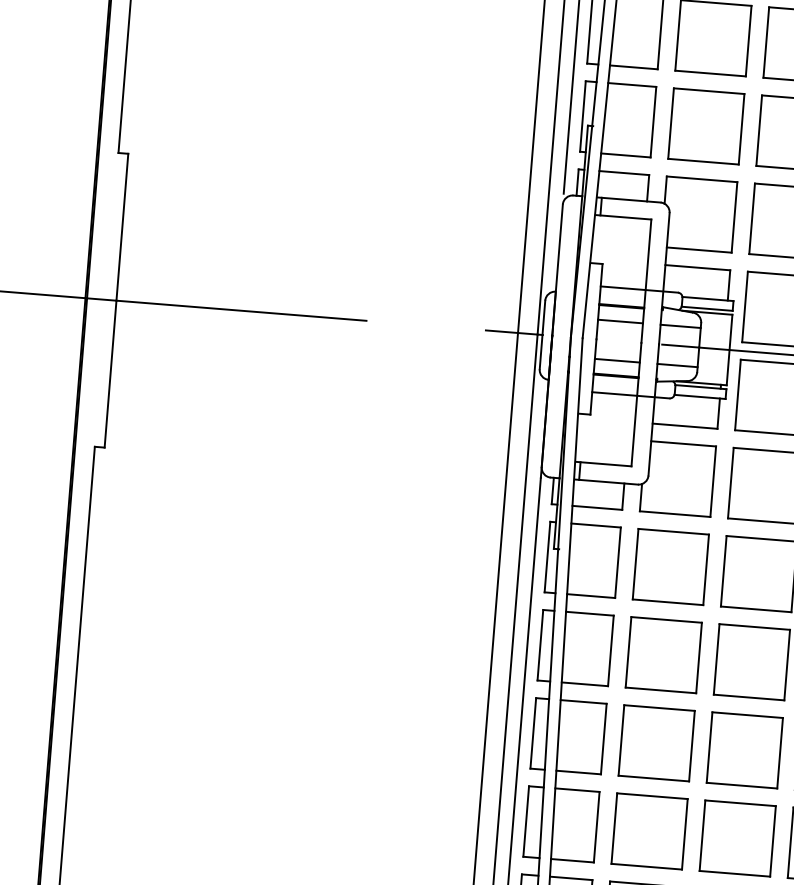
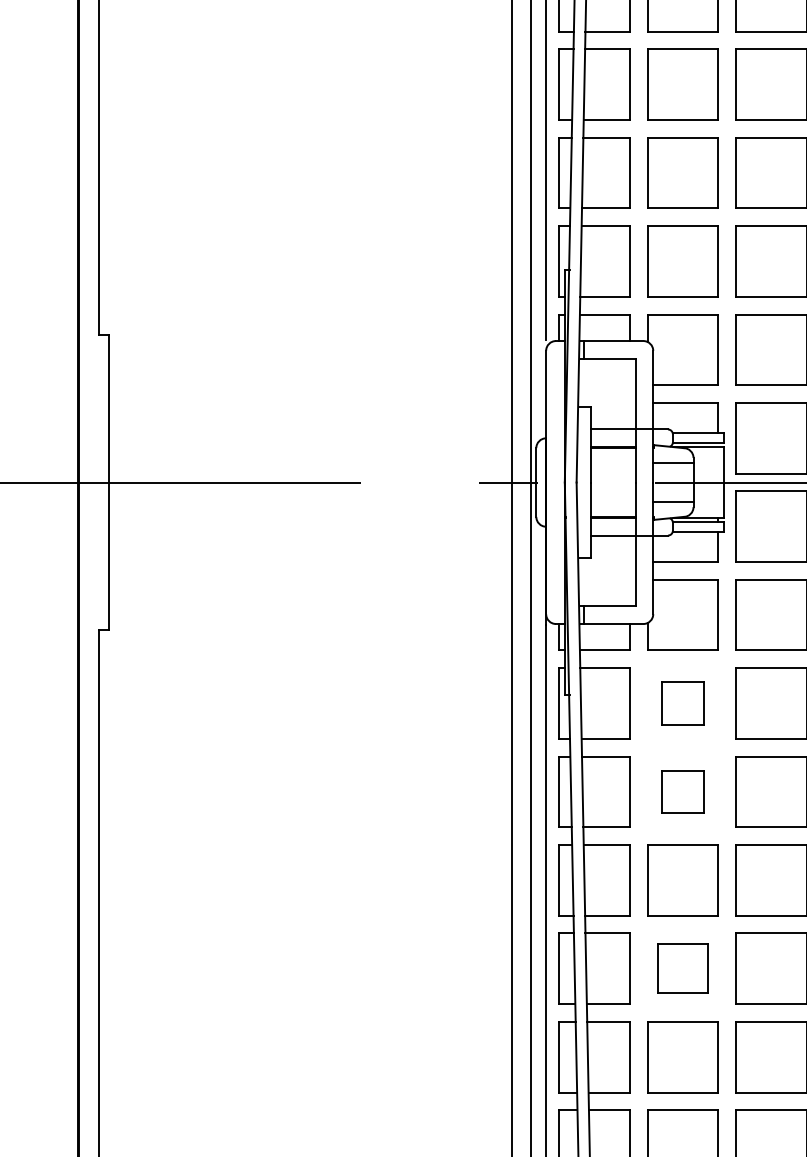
line: (620, 321) -> (612, 462), removed
line: (616, 360) -> (612, 502), removed
part: (670, 566) -> (682, 703), size x0.6
part: (663, 654) -> (682, 791), size x0.6
part: (649, 831) -> (682, 968), size x0.7

